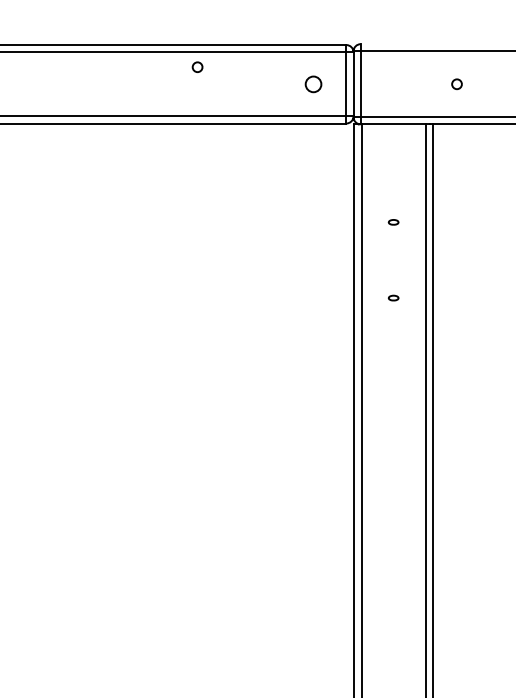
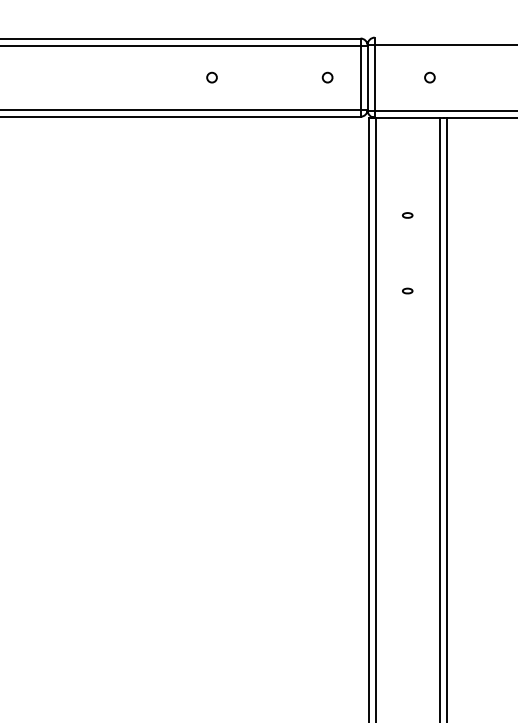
circle: (197, 67) -> (211, 77), moved
circle: (313, 84) -> (327, 77), size x0.62
circle: (456, 84) -> (429, 77), moved

